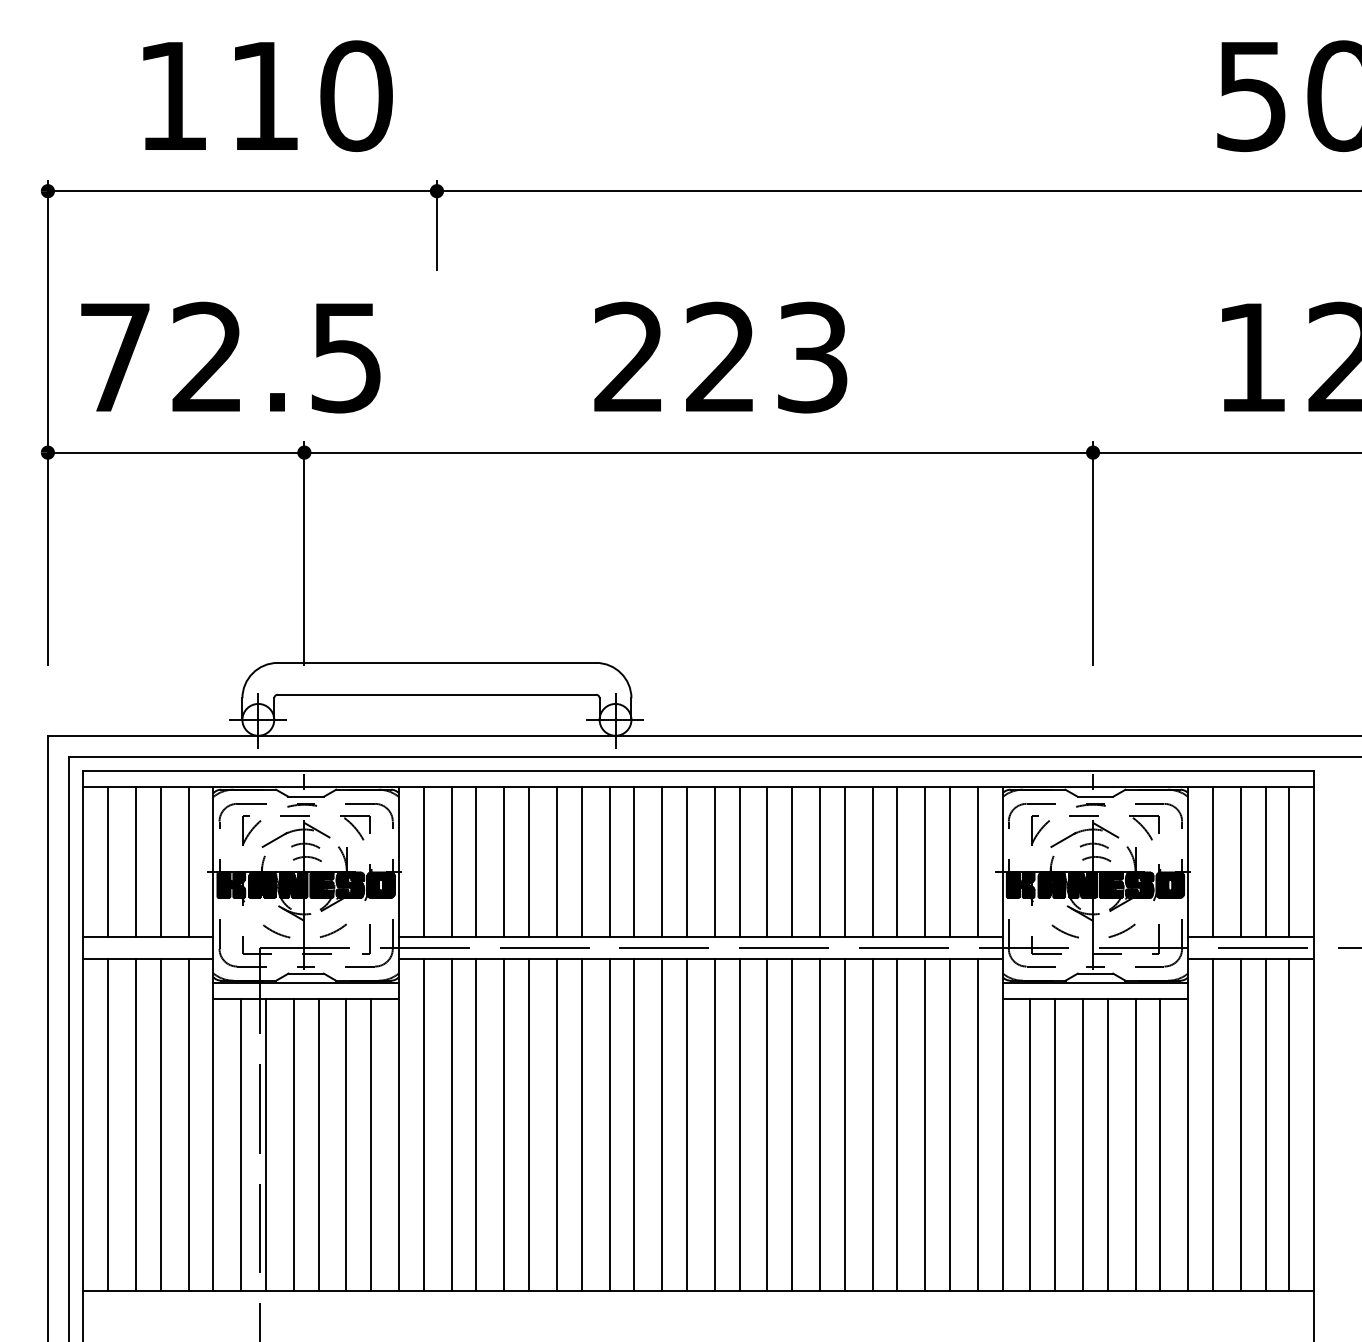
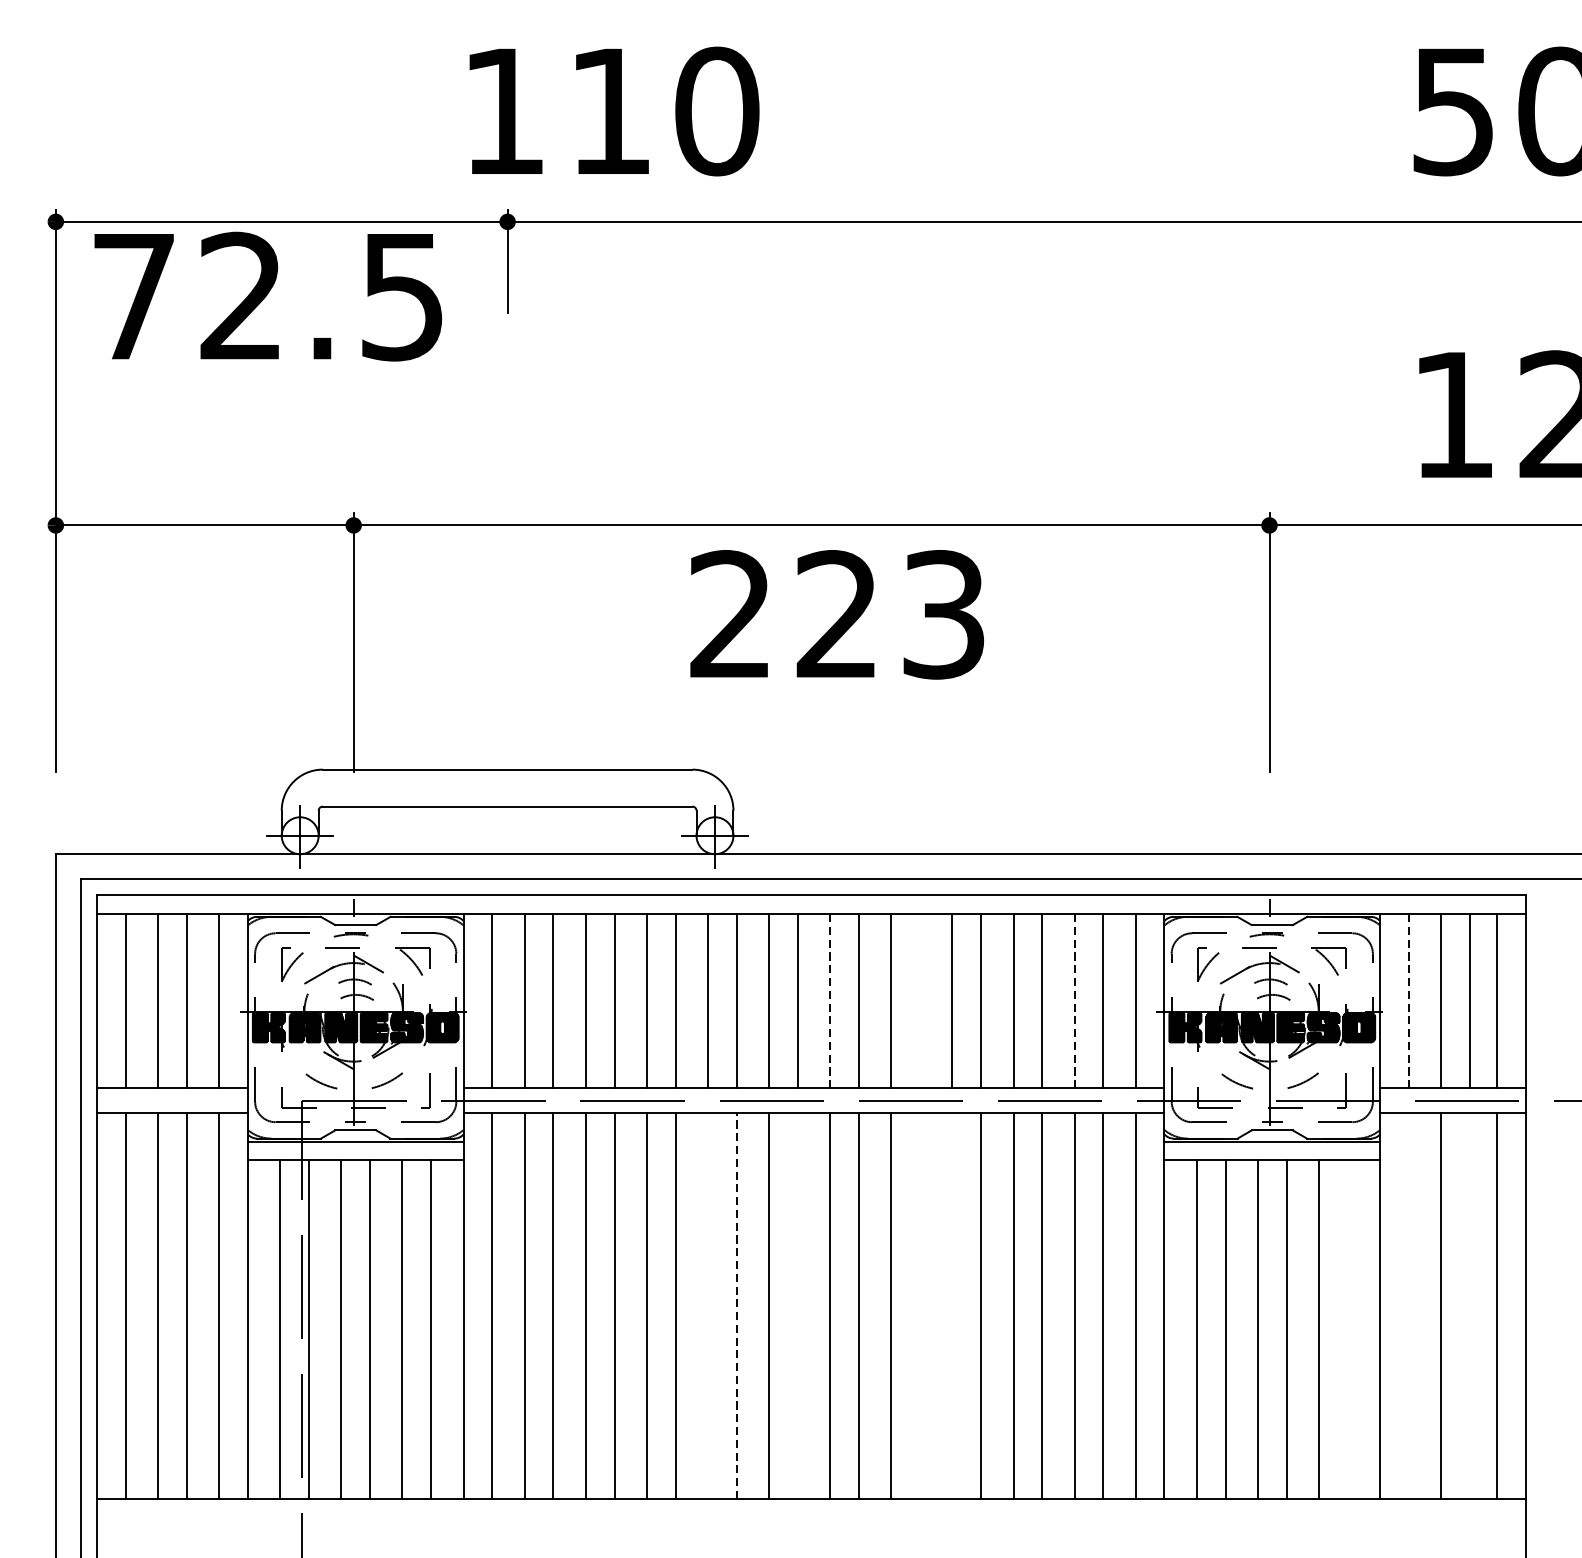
text: (267, 95) -> (613, 110), moved
text: (230, 357) -> (267, 296), moved
text: (720, 357) -> (836, 614), moved
line: (714, 861) -> (829, 1000), solid -> dashed
line: (925, 861) -> (1074, 1000), solid -> dashed
line: (1213, 861) -> (1409, 1000), solid -> dashed
line: (792, 862) -> (920, 1001), removed
line: (609, 1124) -> (707, 1305), removed
line: (634, 1124) -> (737, 1305), solid -> dashed
line: (686, 1124) -> (797, 1305), removed
line: (792, 1124) -> (920, 1305), removed
line: (820, 1124) -> (952, 1305), removed
line: (1213, 1124) -> (1409, 1305), removed
line: (1265, 1124) -> (1469, 1305), removed
line: (1160, 1145) -> (1347, 1329), removed

